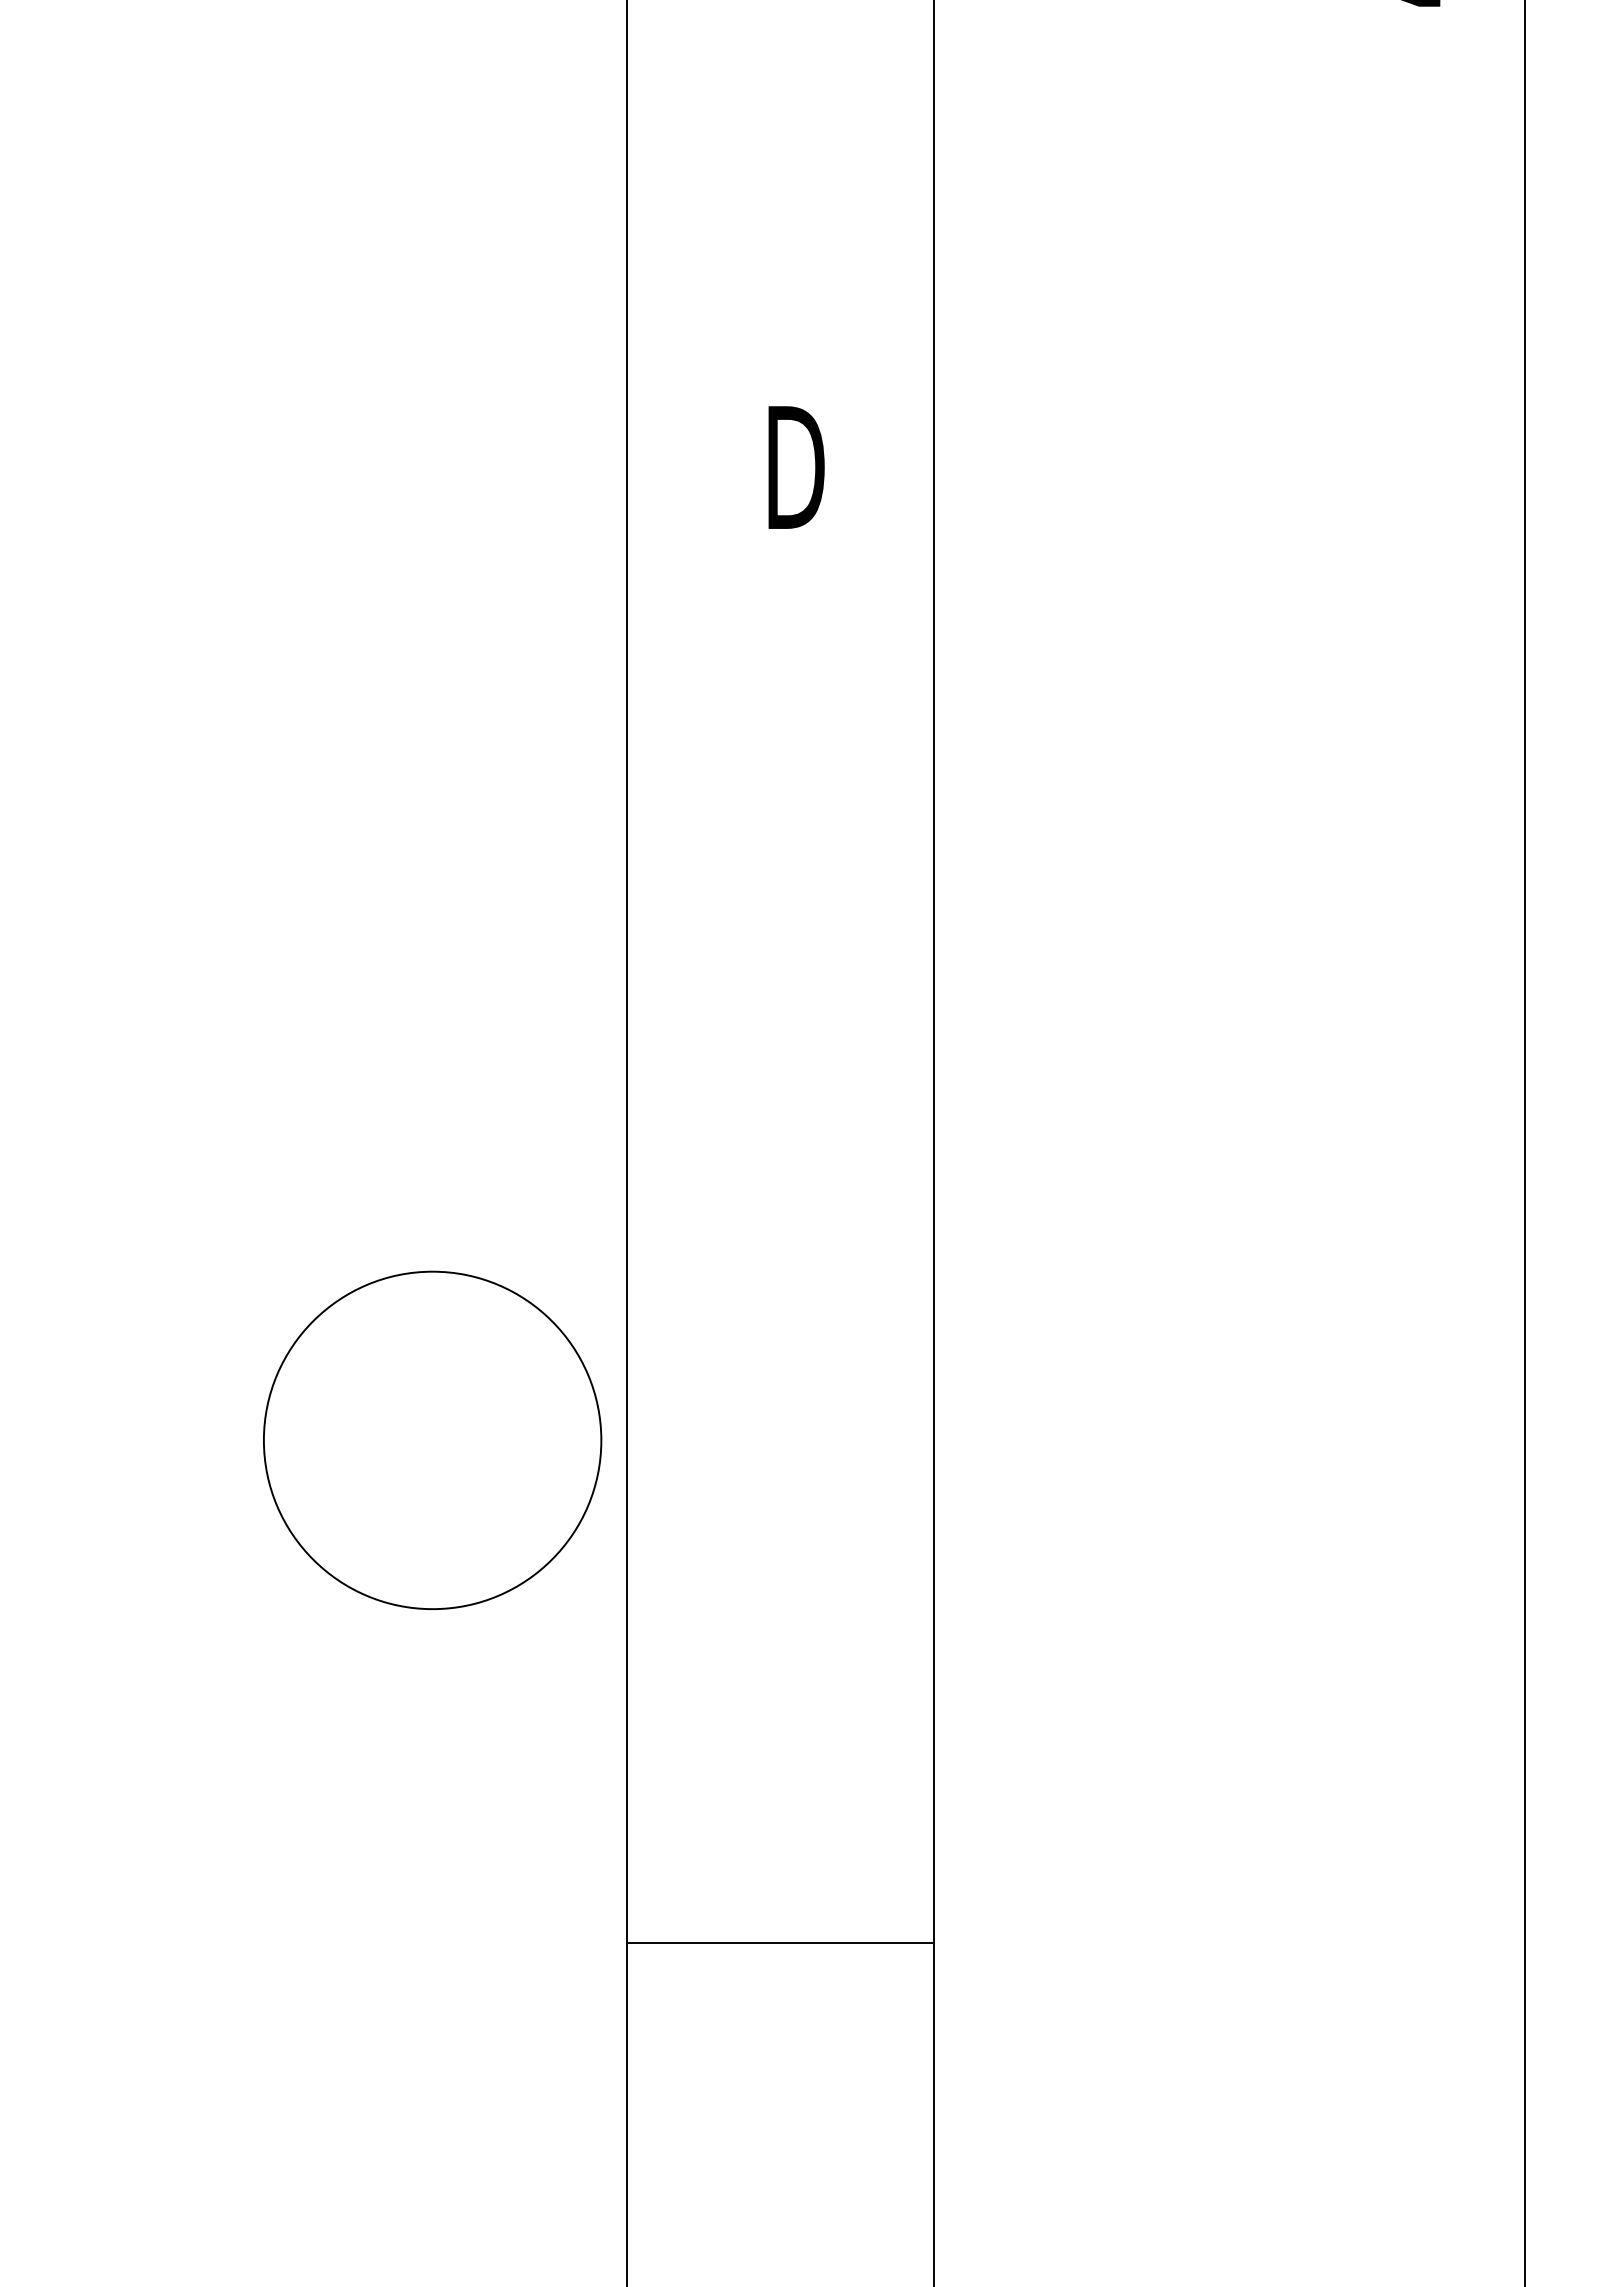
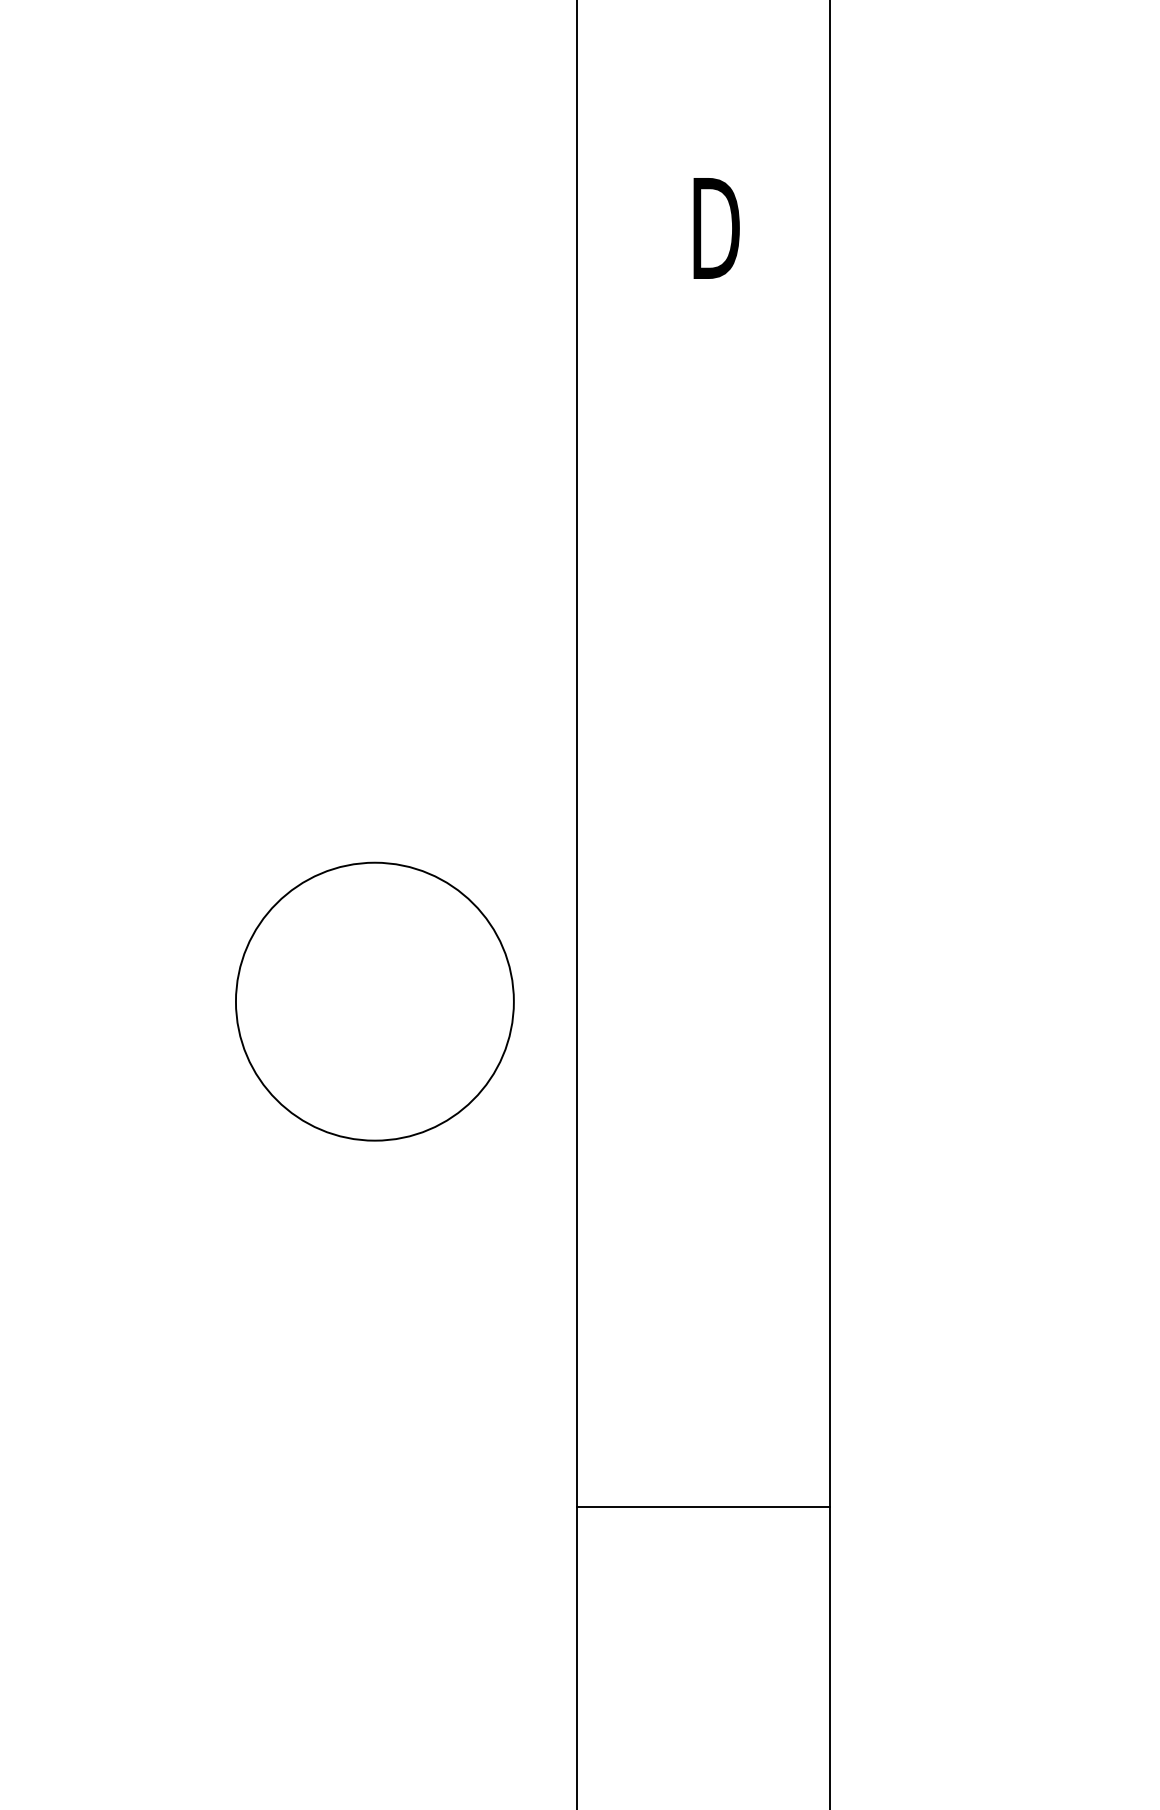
circle: (432, 1439) -> (374, 1000), moved
line: (780, 1942) -> (703, 1506), moved

